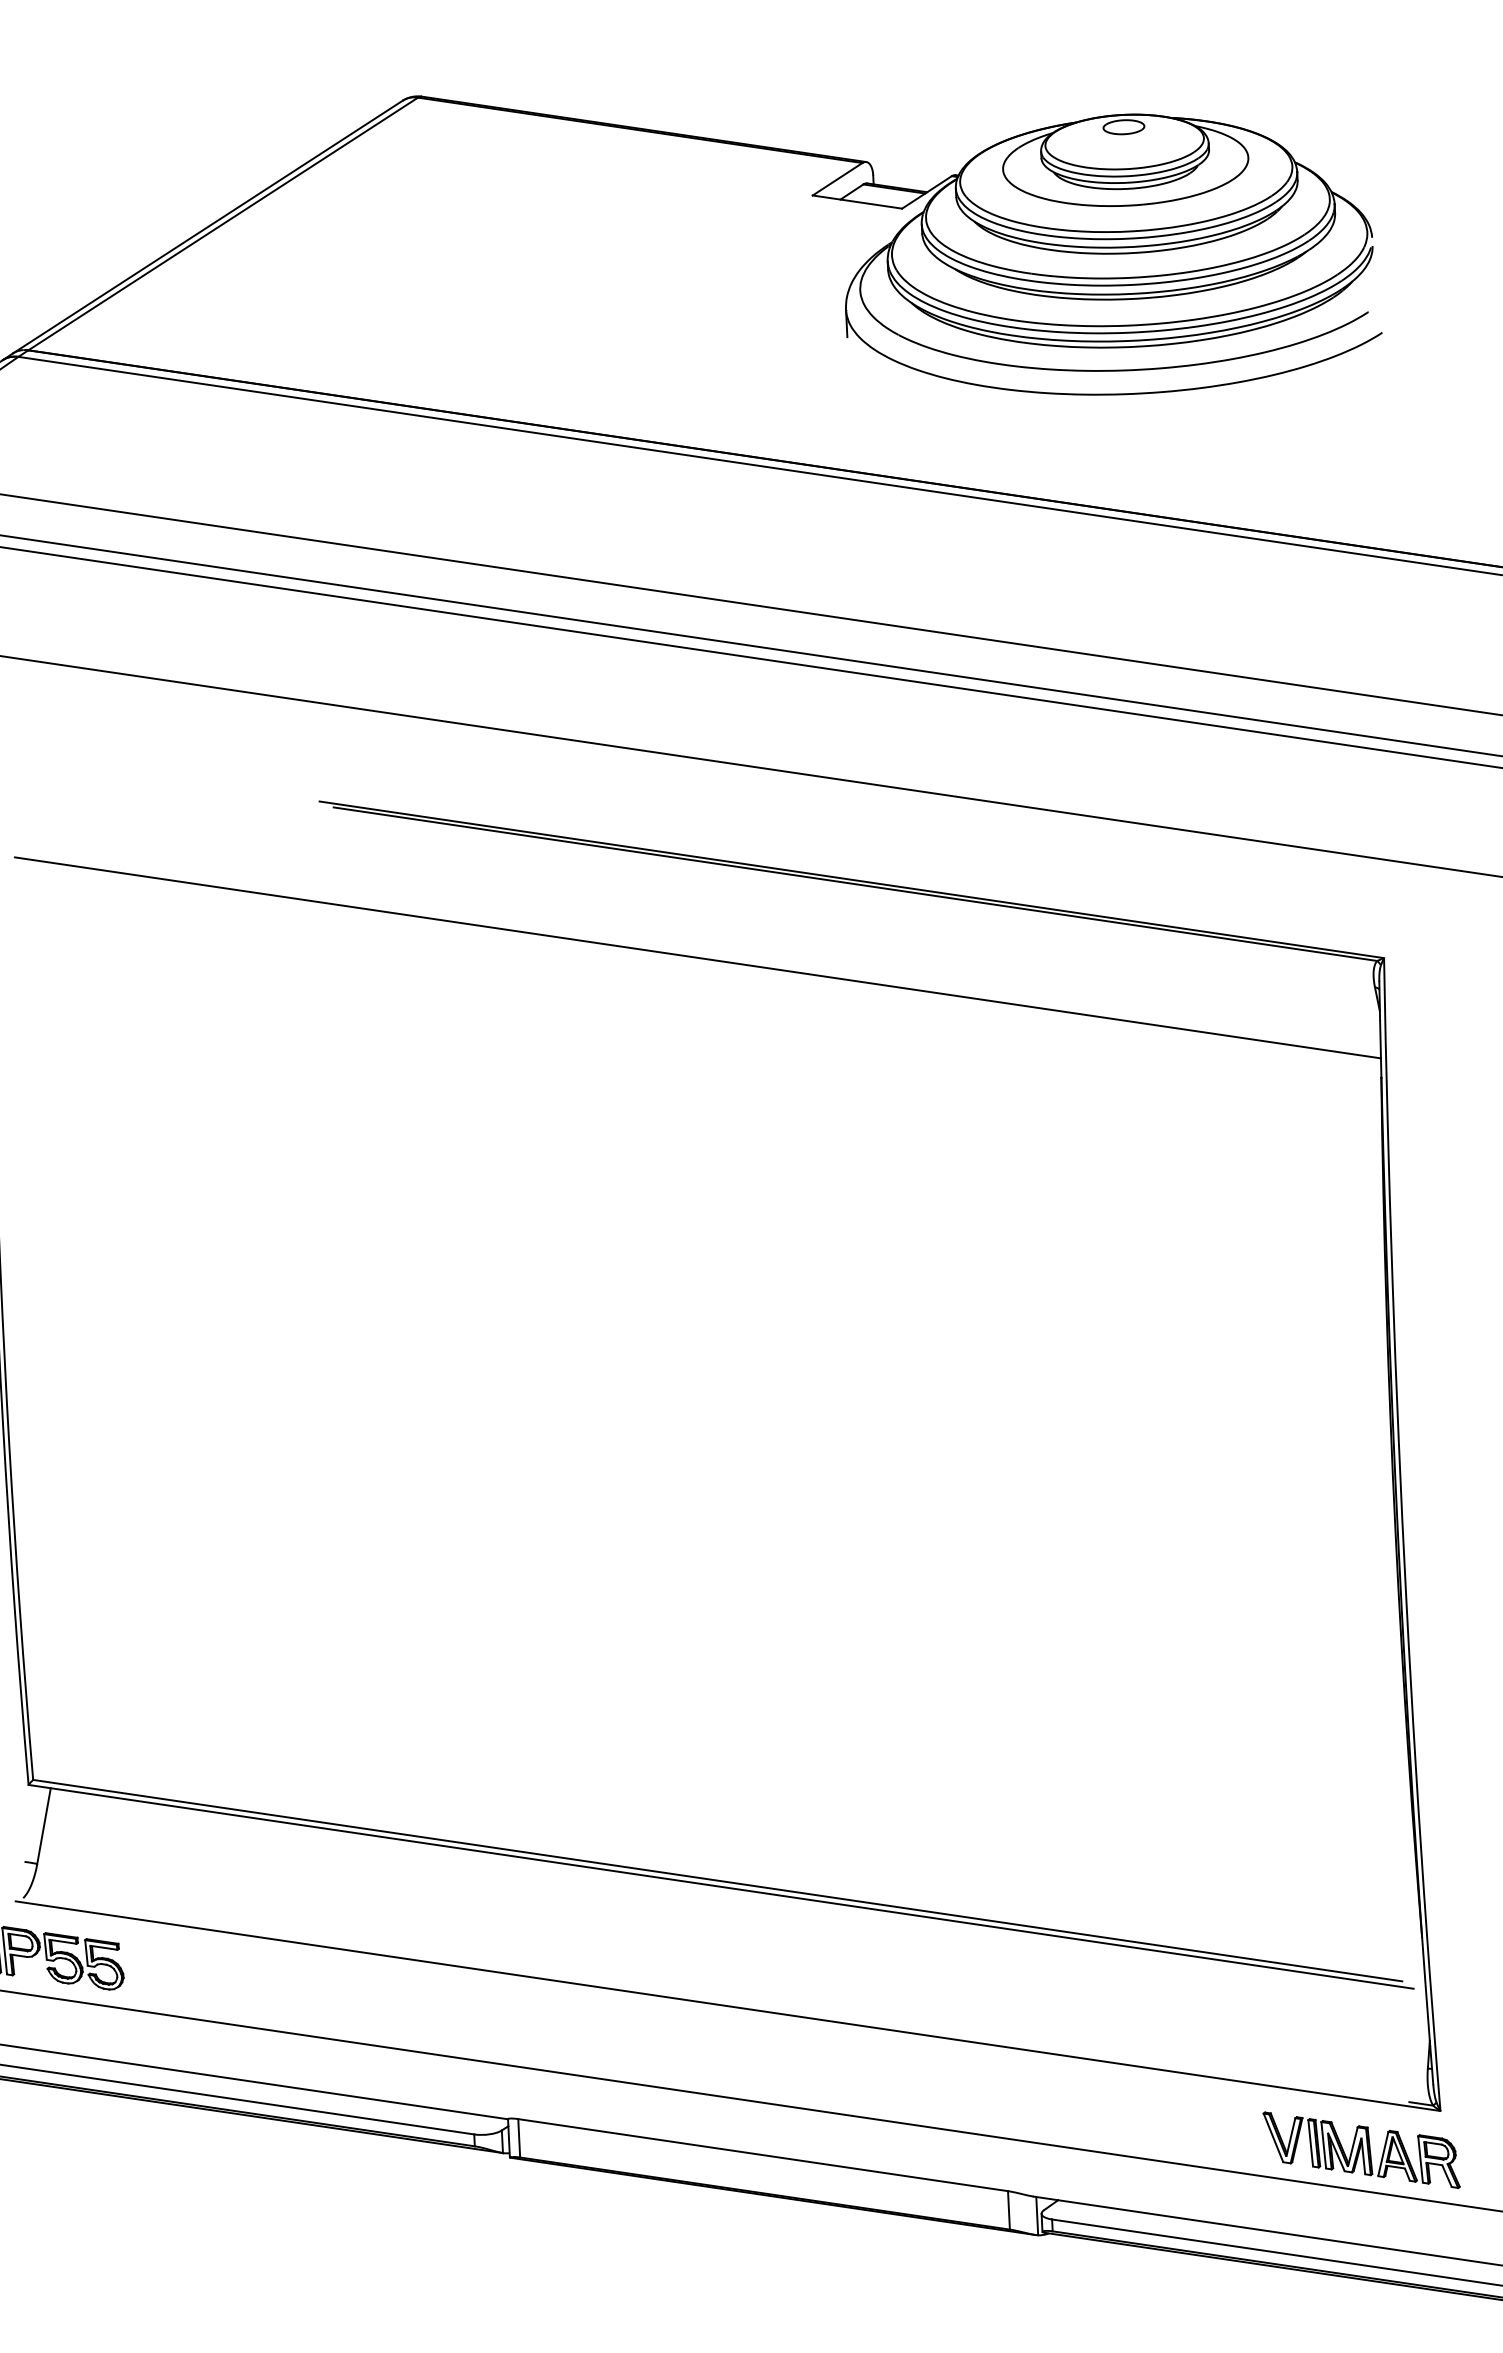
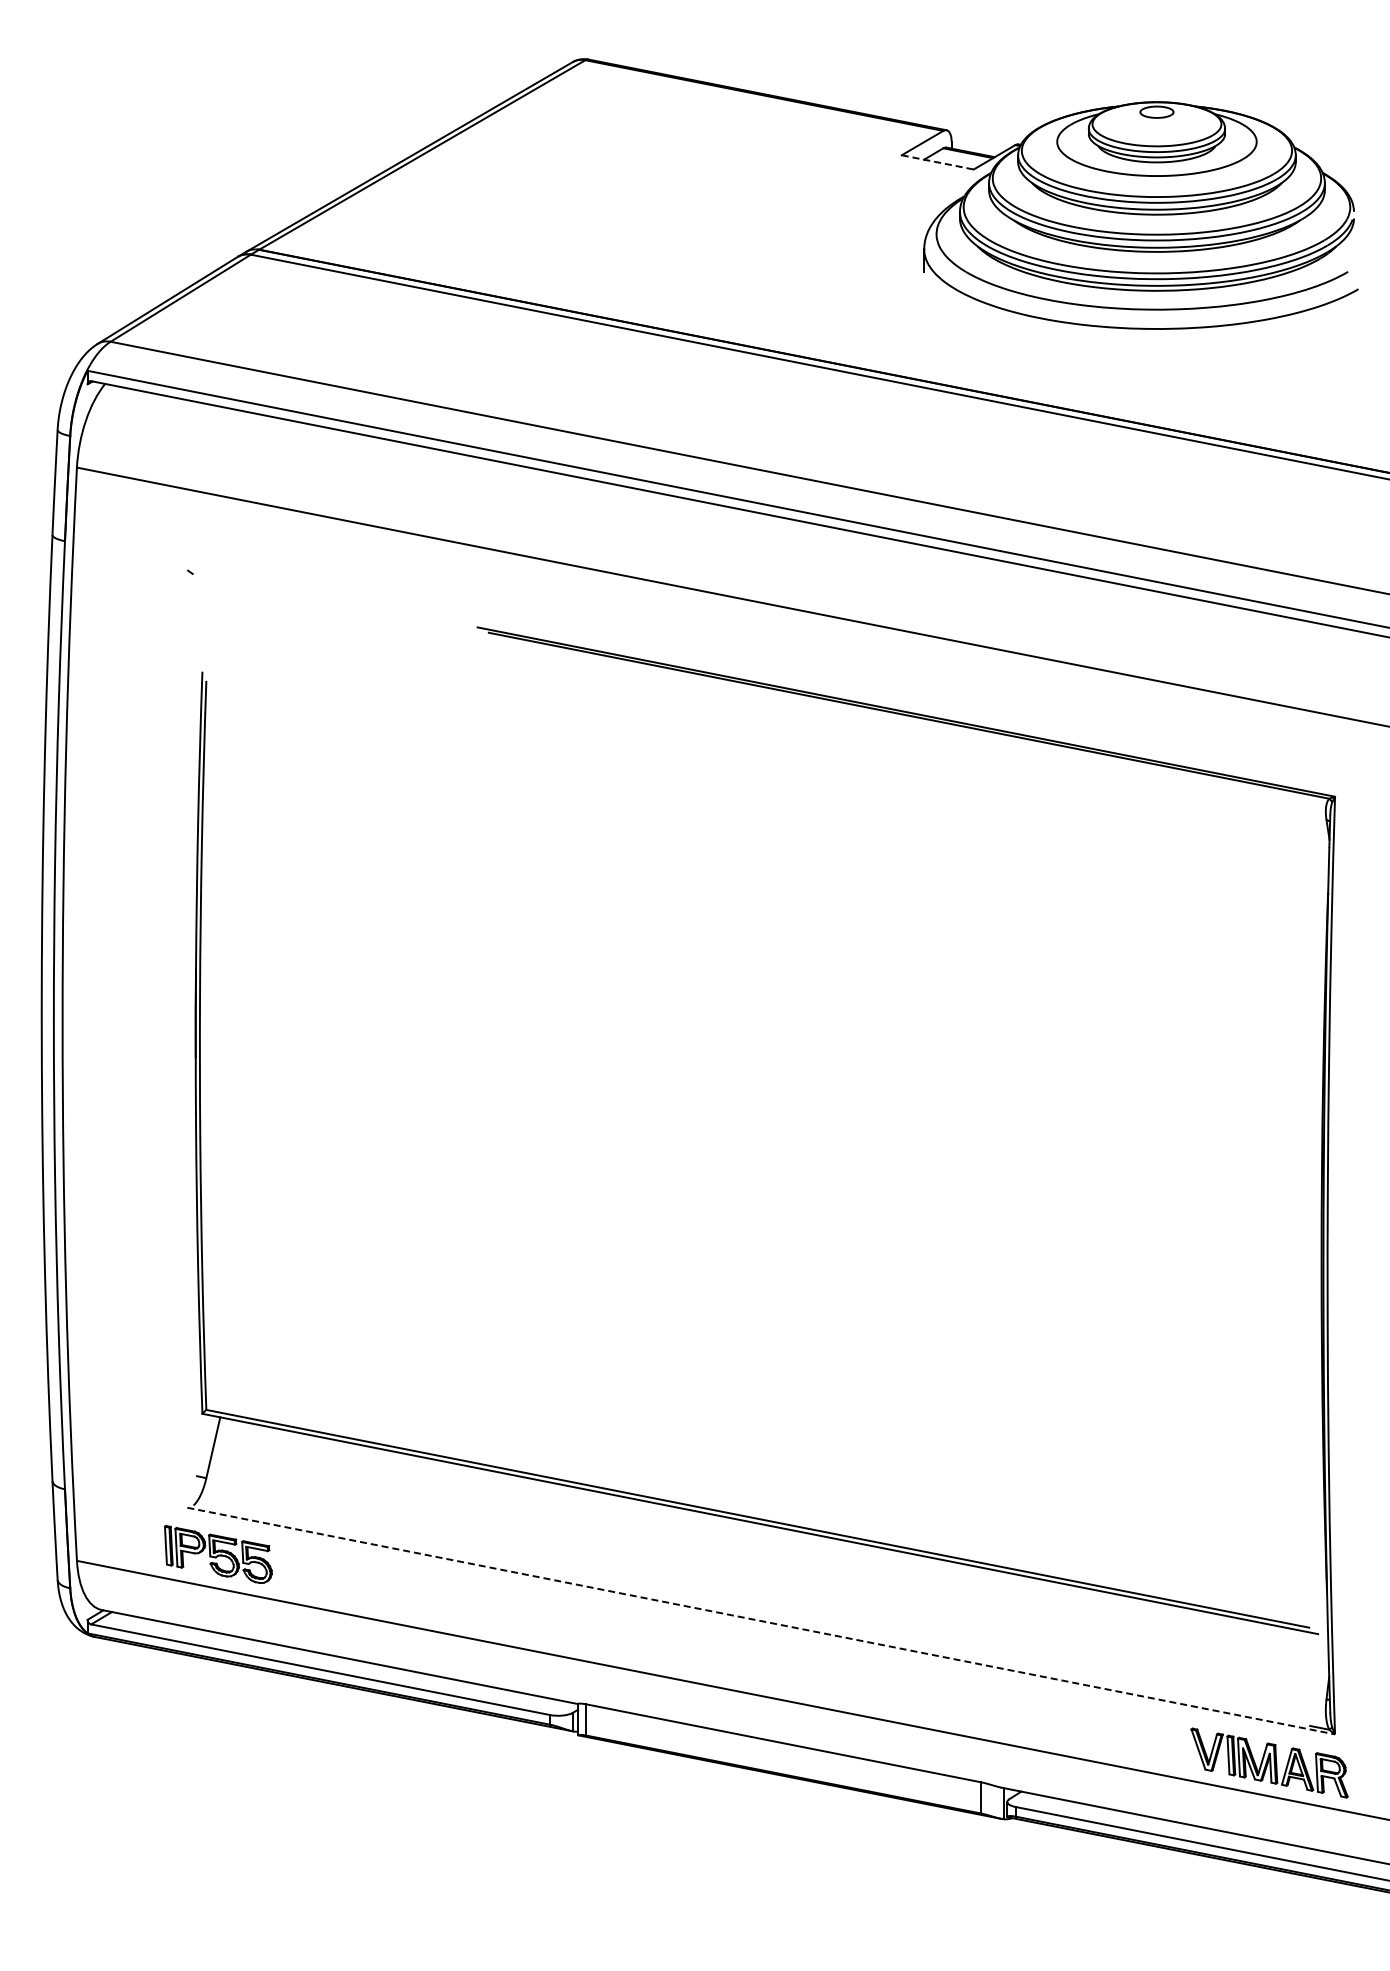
line: (857, 202) -> (937, 162), solid -> dashed
line: (698, 956) -> (778, 768), removed
line: (728, 2006) -> (761, 1621), solid -> dashed

